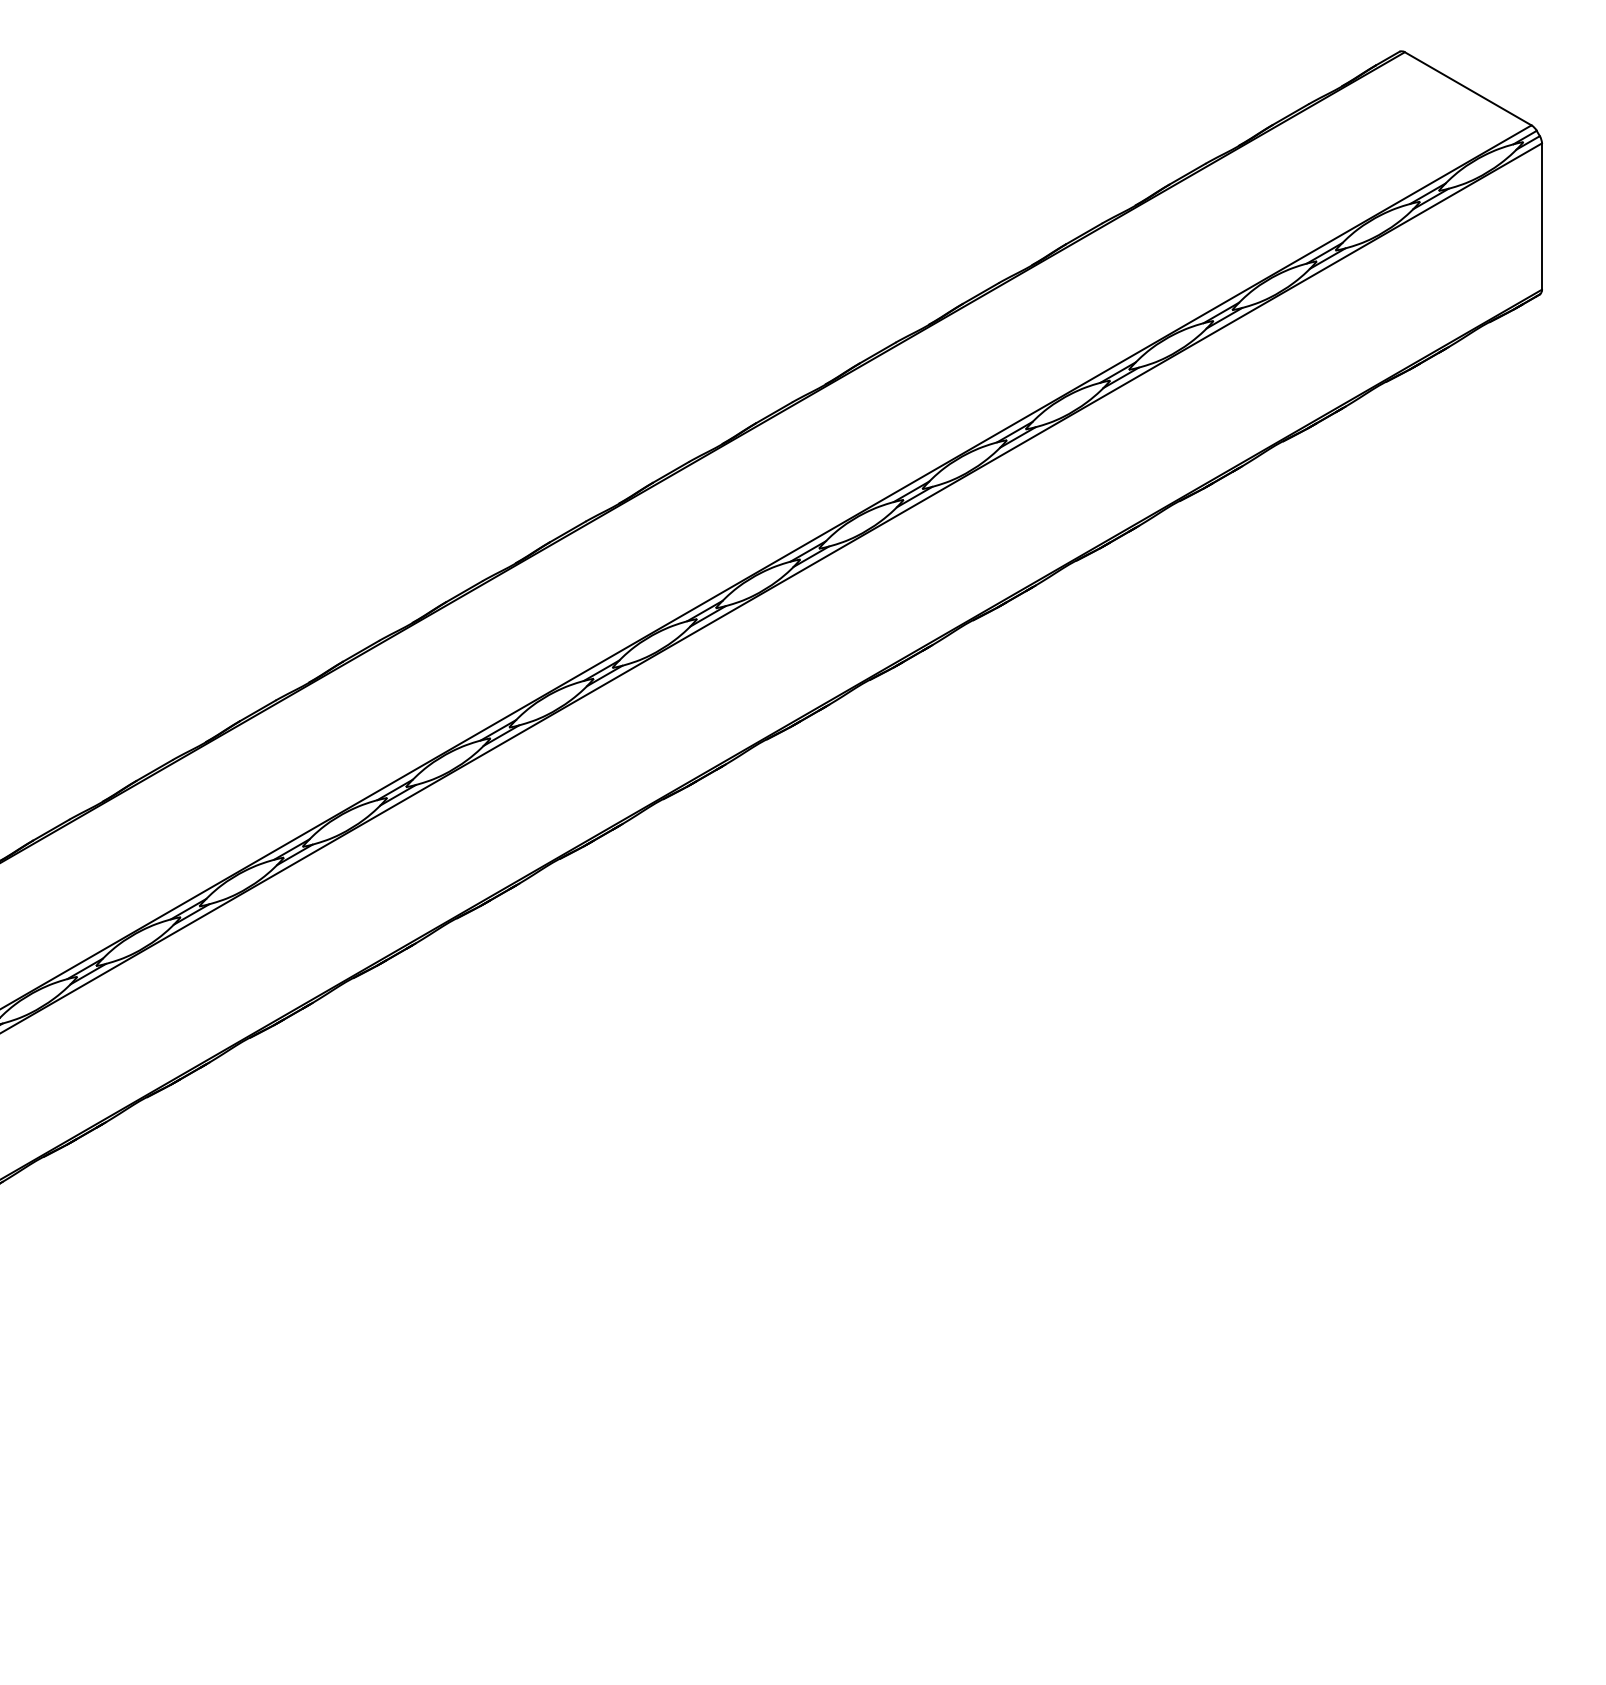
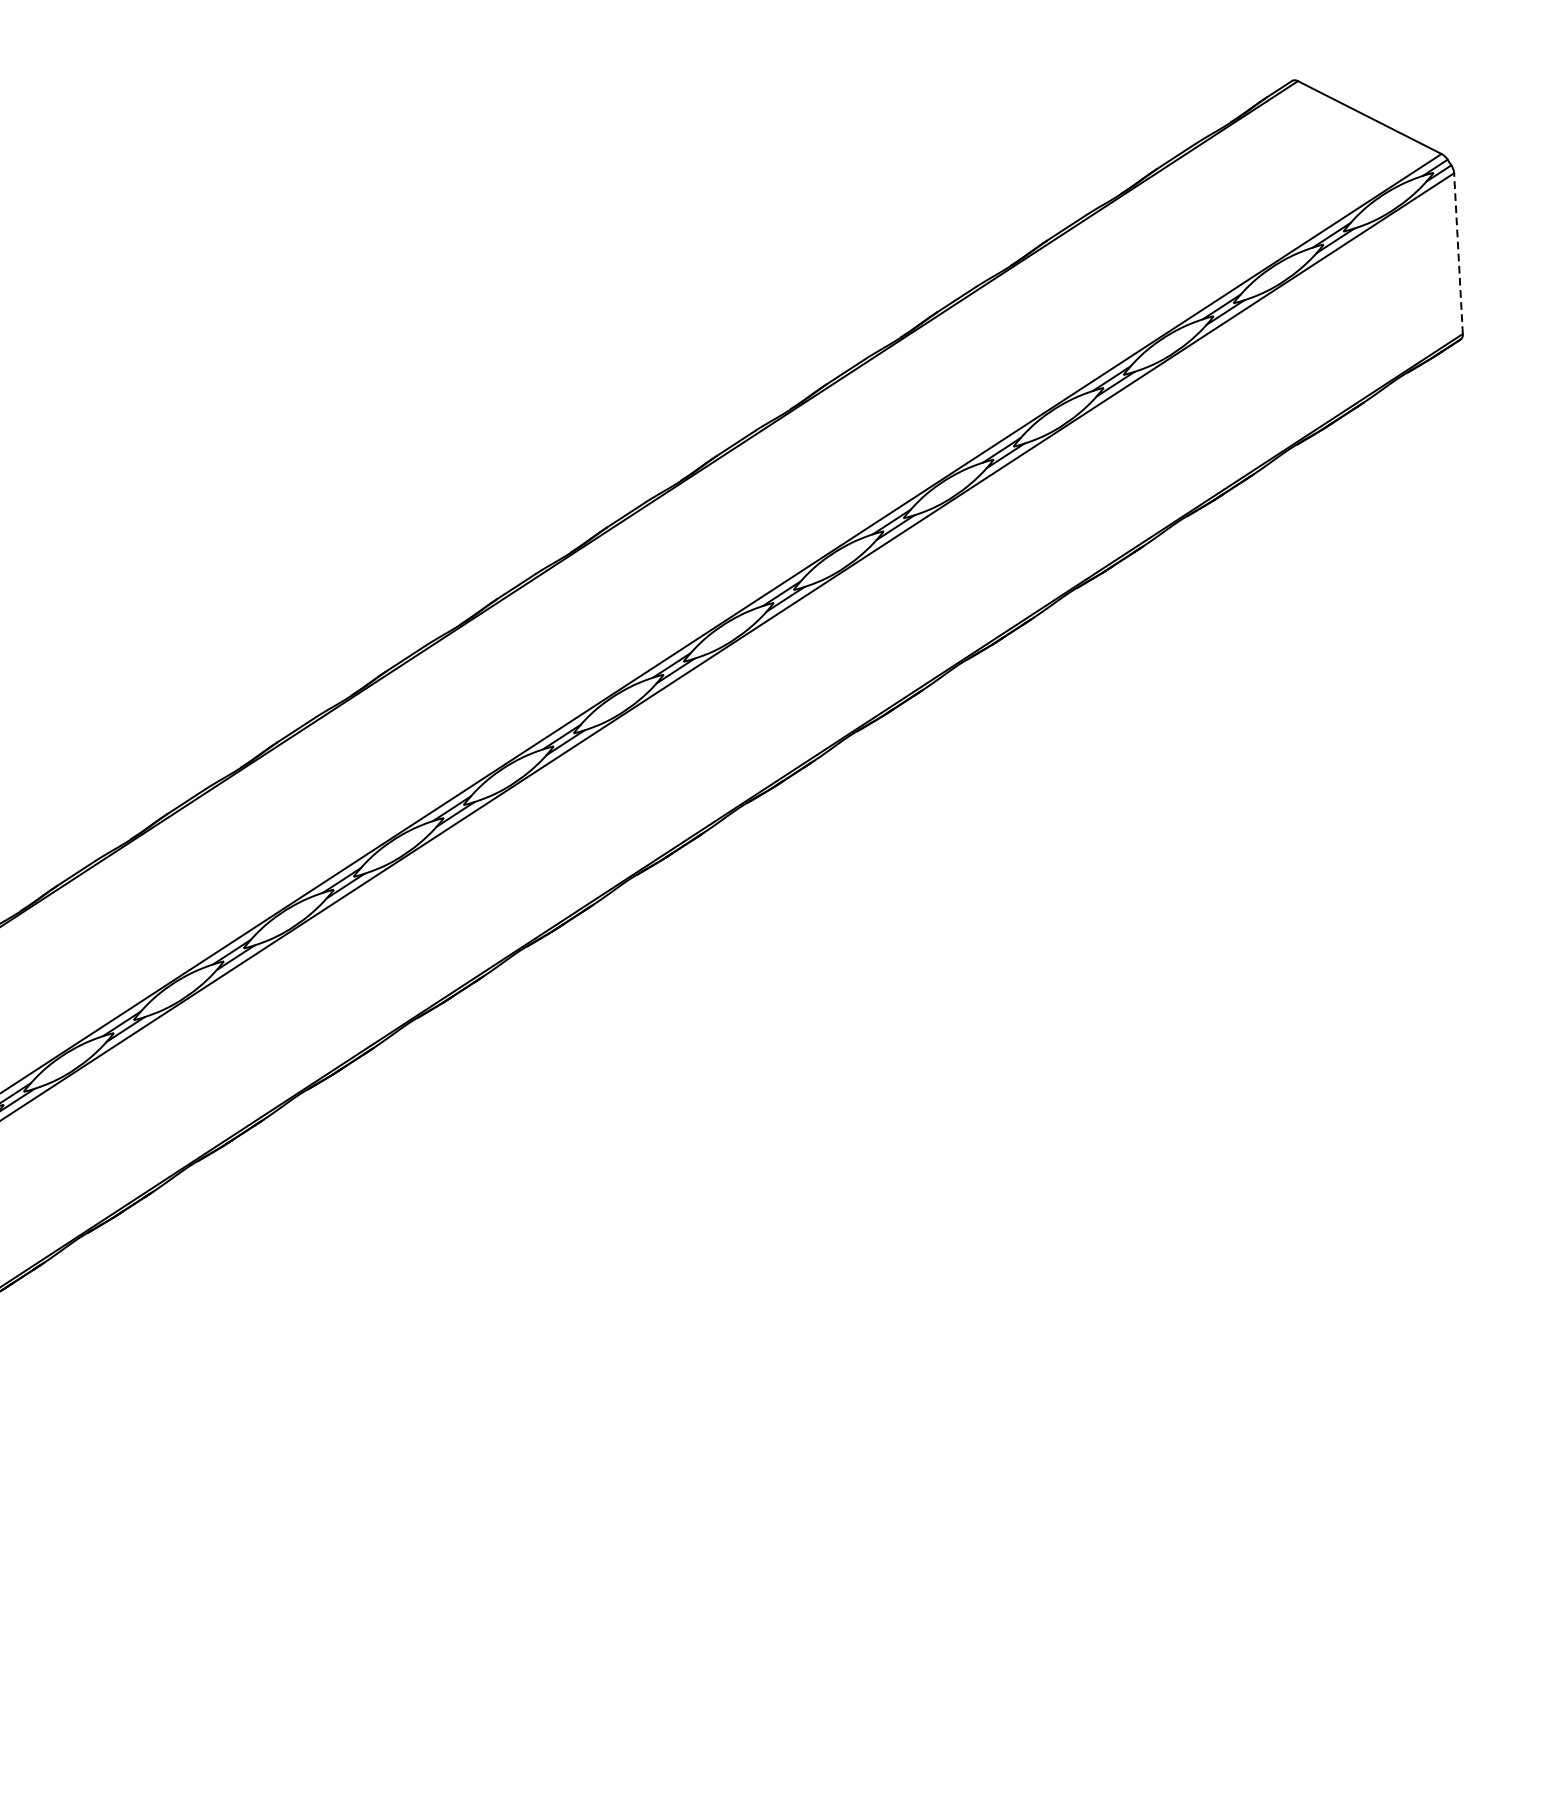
line: (1541, 216) -> (1457, 253), solid -> dashed

